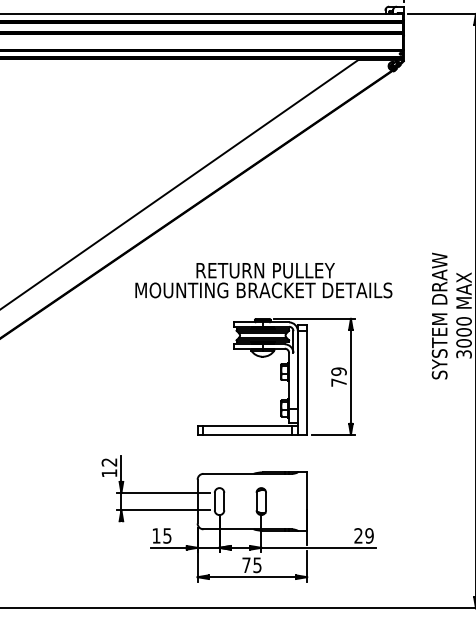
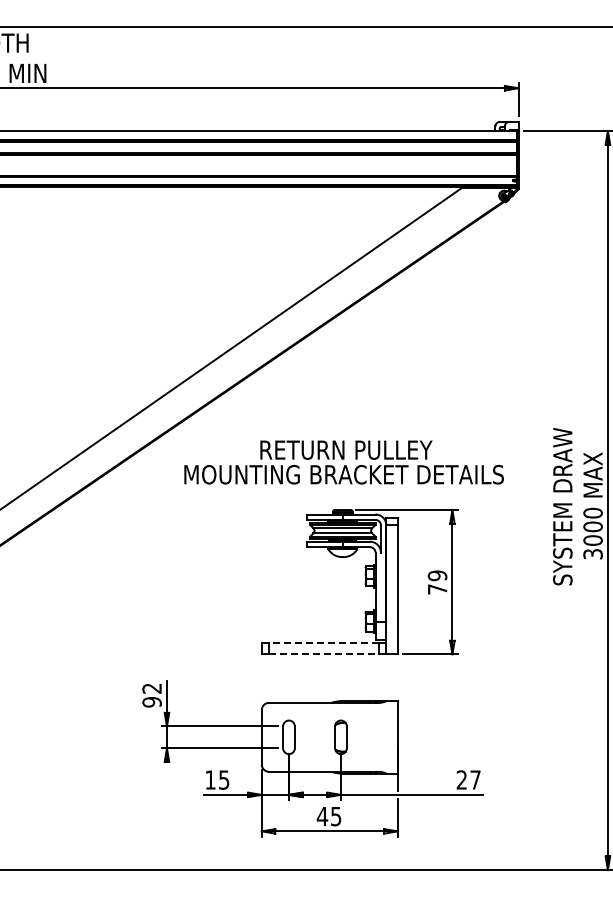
line: (247, 425) -> (323, 642), solid -> dashed
line: (248, 434) -> (324, 654), solid -> dashed
text: (108, 473) -> (151, 702), 12 -> 92
text: (369, 535) -> (475, 779), 29 -> 27
text: (246, 565) -> (322, 816), 75 -> 45

